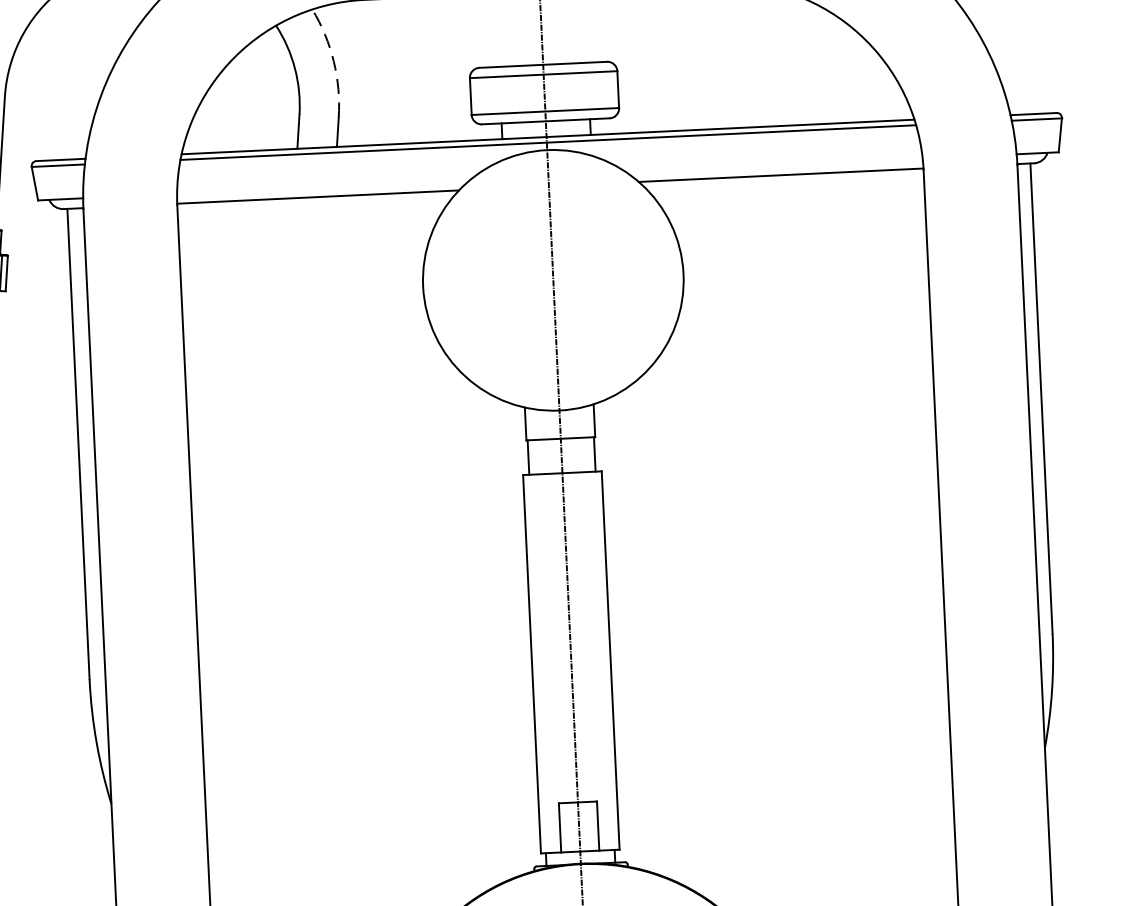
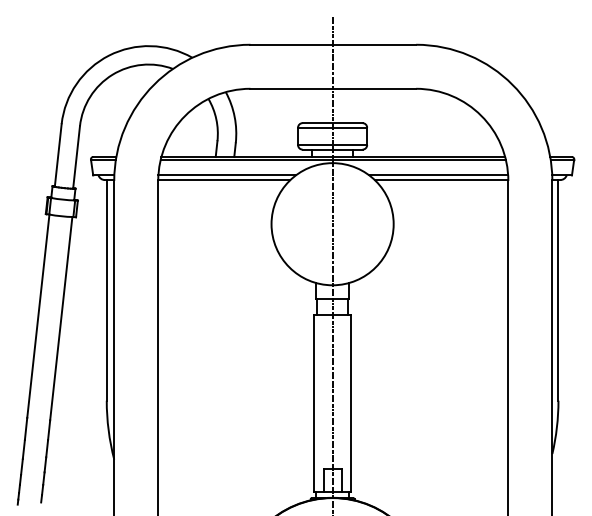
arc: (333, 60) -> (234, 116), dashed -> solid
line: (774, 165) -> (438, 175), added
line: (322, 187) -> (226, 175), added

